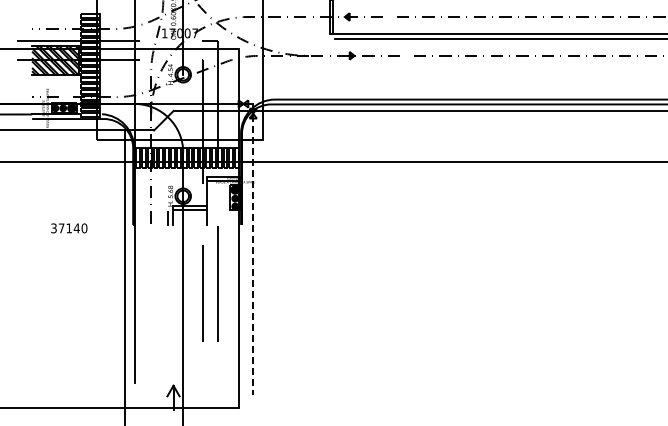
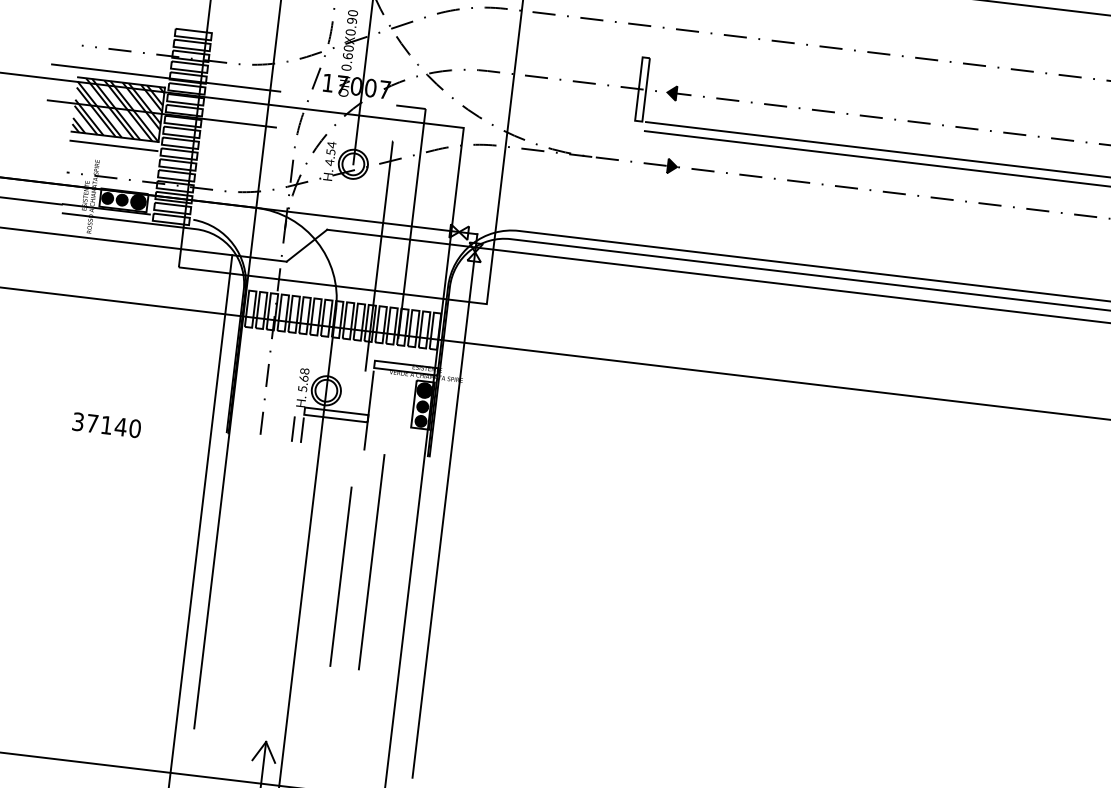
line: (55, 80) -> (113, 146), added
line: (253, 249) -> (445, 505), dashed -> solid

